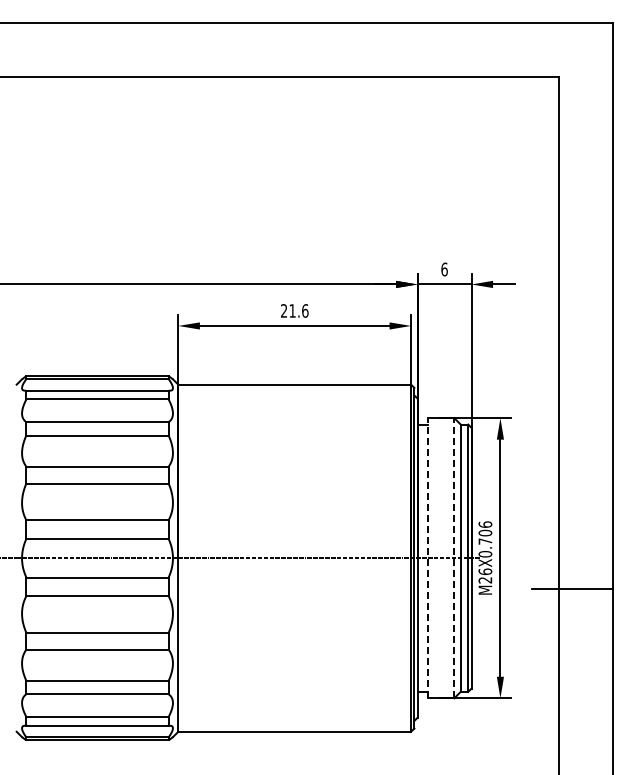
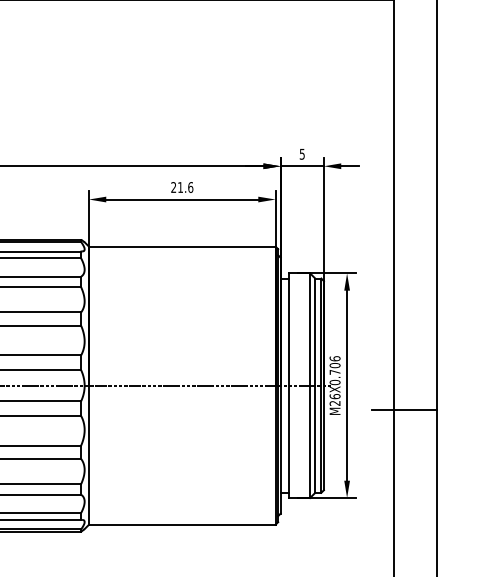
text: (444, 269) -> (302, 154), 6 -> 5
line: (428, 557) -> (289, 385), dashed -> solid
line: (454, 557) -> (310, 385), dashed -> solid

